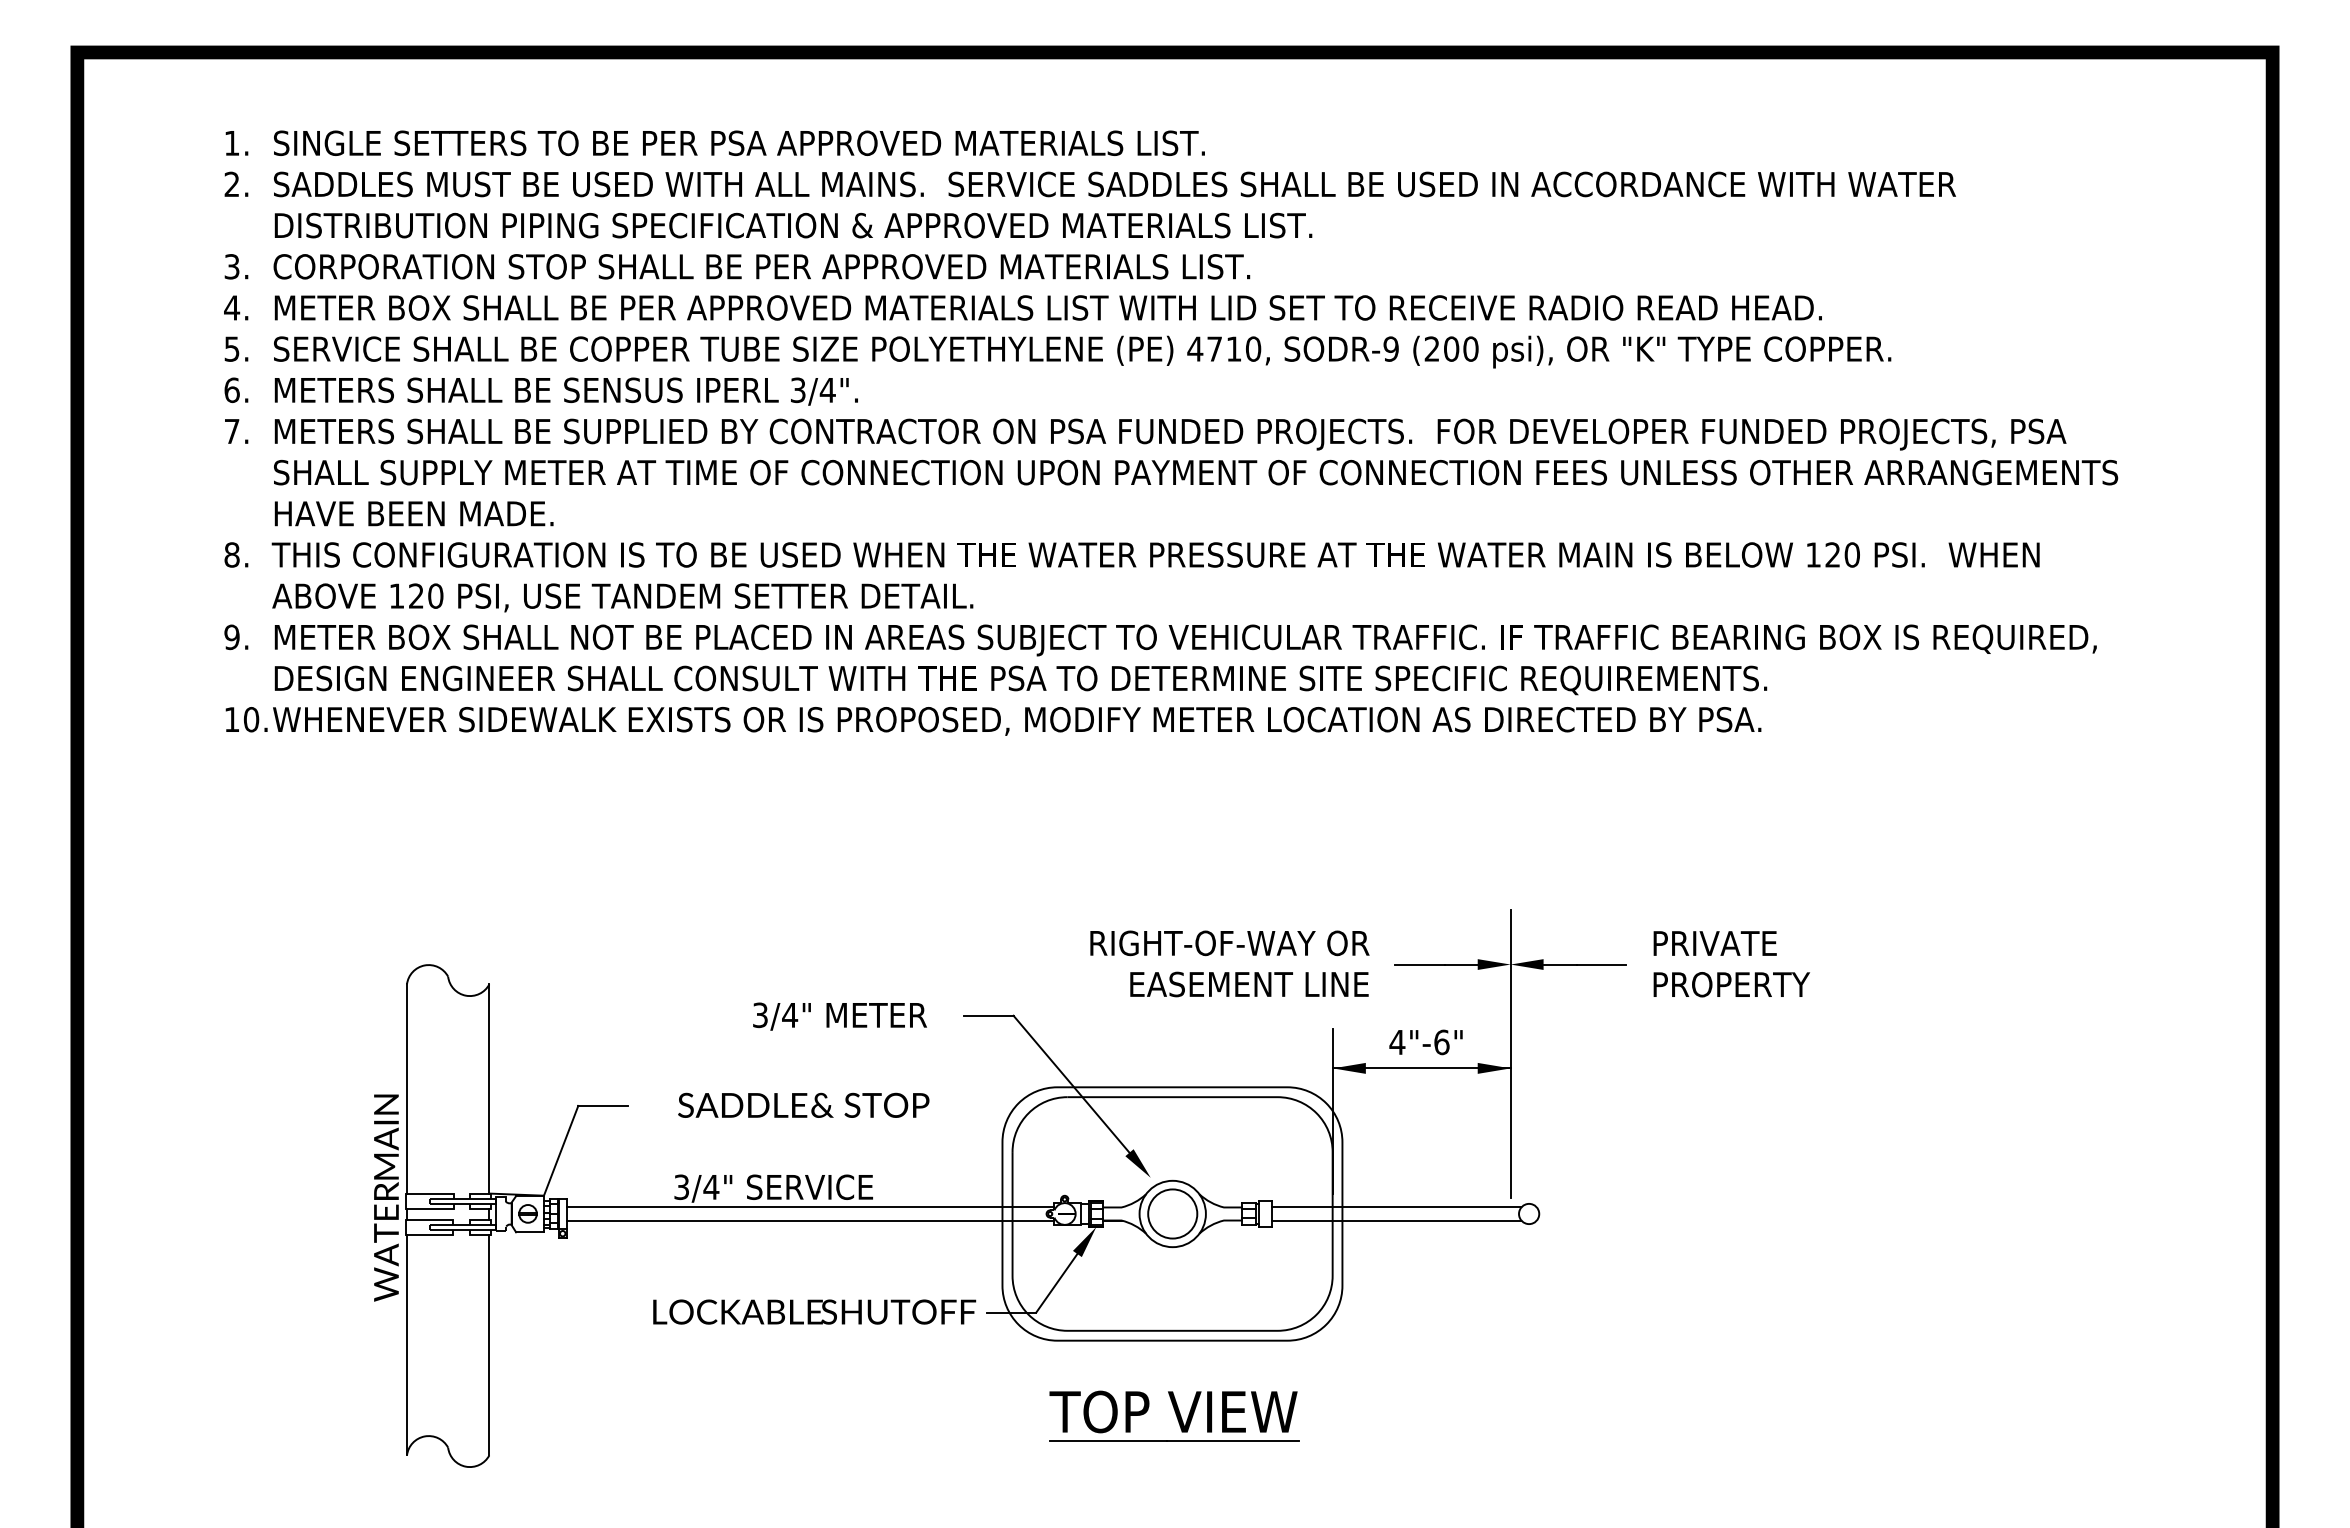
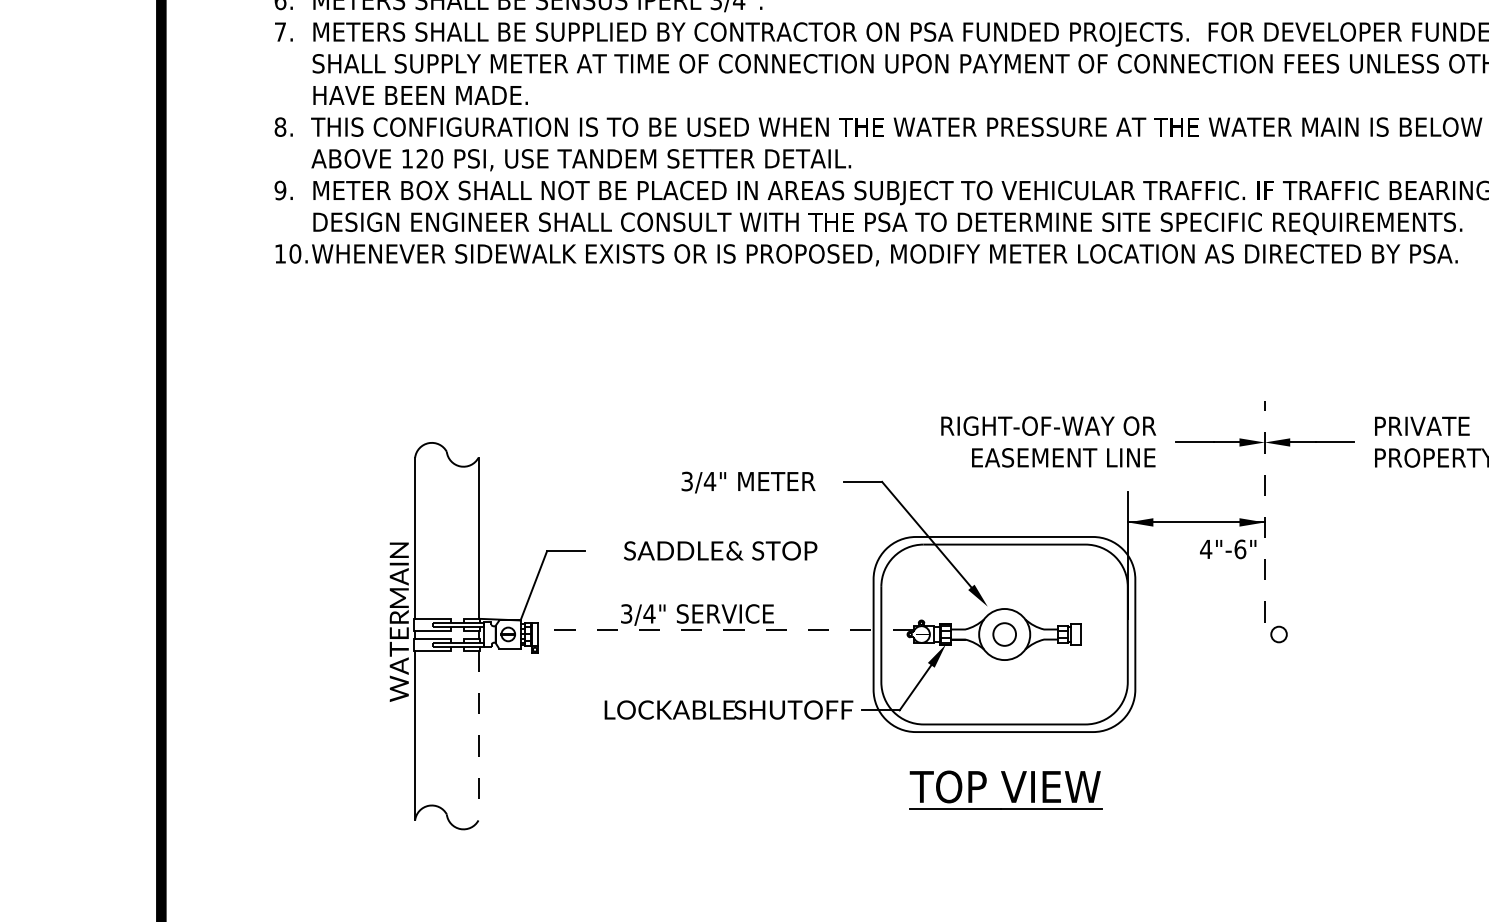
text: (1425, 1042) -> (1227, 549), moved
line: (1510, 1054) -> (1264, 511), solid -> dashed
line: (810, 1207) -> (725, 629), solid -> dashed
line: (1396, 1207) -> (1176, 629), removed
circle: (1172, 1213) -> (1004, 634), size x0.6
line: (810, 1220) -> (725, 639), removed
line: (1396, 1220) -> (1176, 639), removed
line: (489, 1345) -> (478, 735), solid -> dashed

